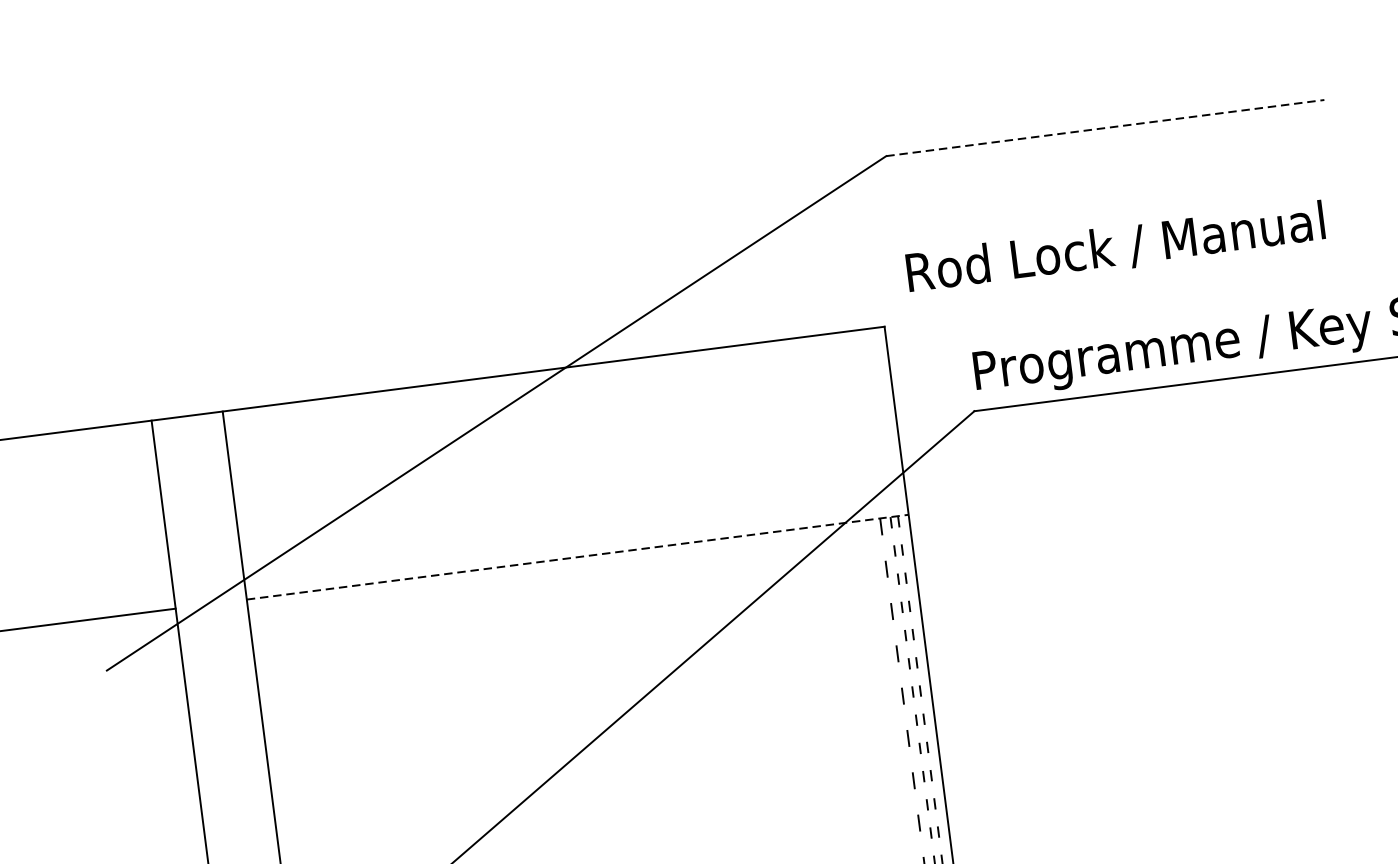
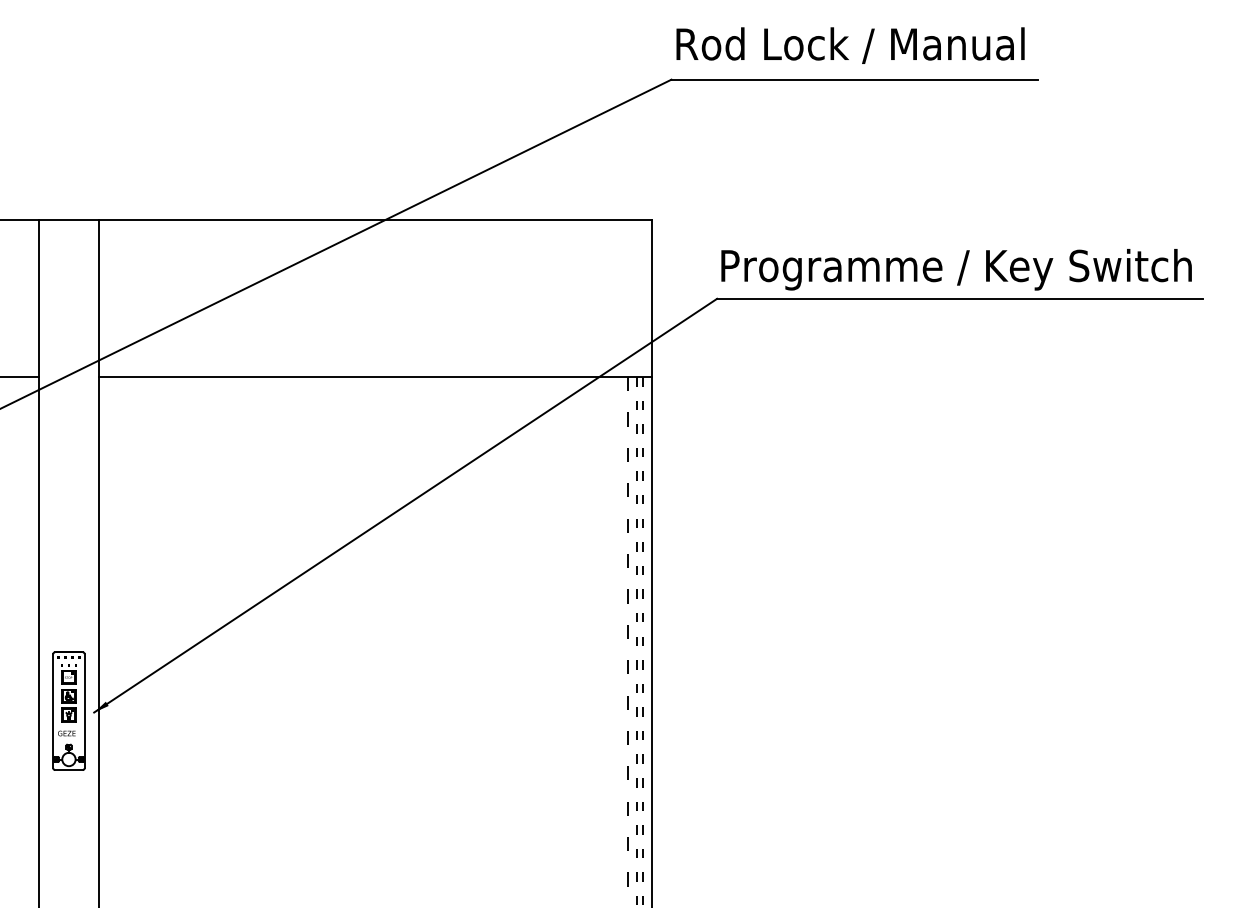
line: (1106, 127) -> (855, 79), dashed -> solid
text: (1115, 248) -> (850, 45), moved
line: (577, 557) -> (375, 377), dashed -> solid

